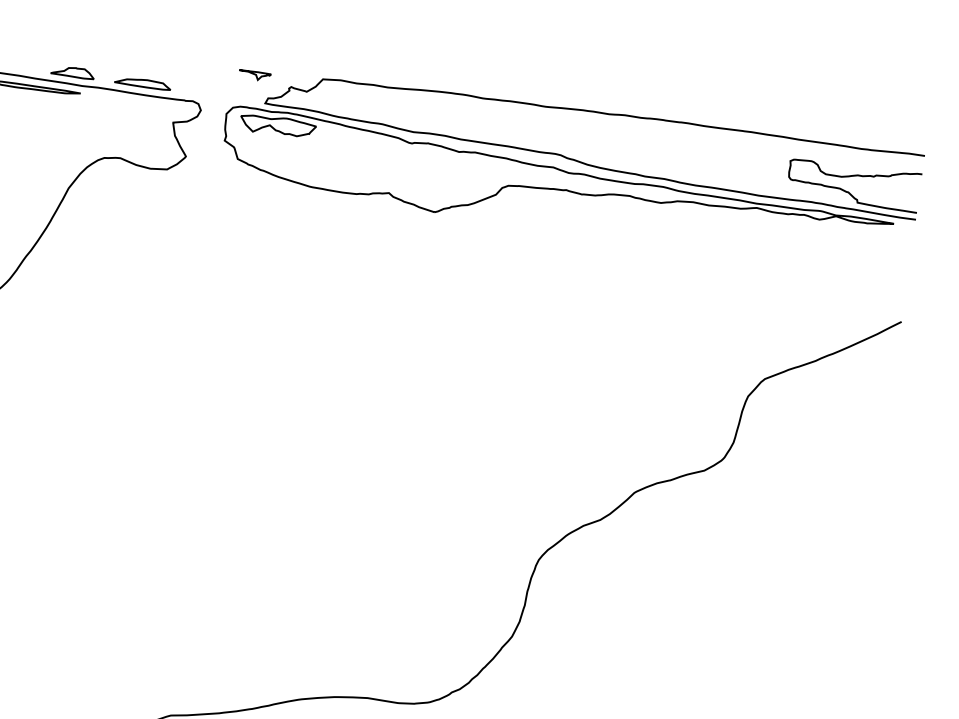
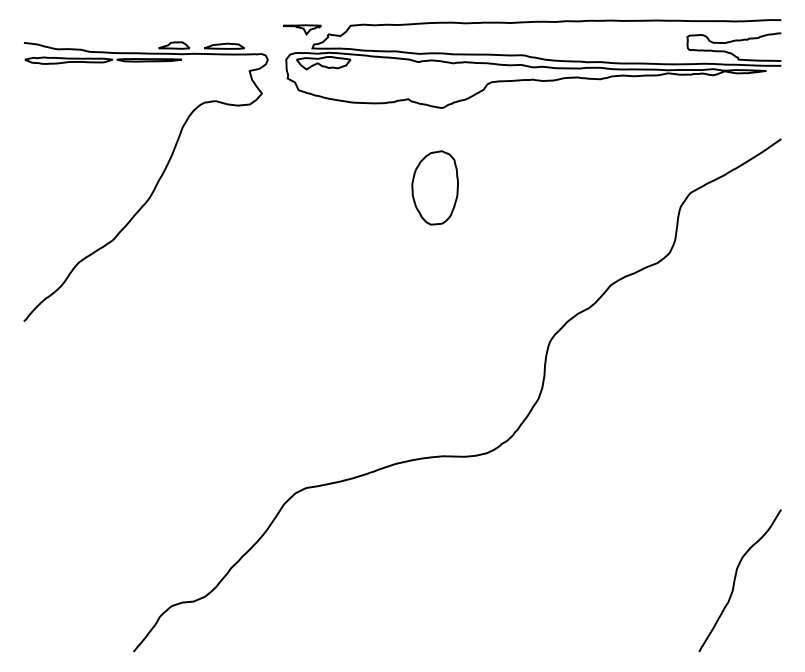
part: (255, 75) -> (302, 29), size x1.67
part: (408, 321) -> (434, 187), added

